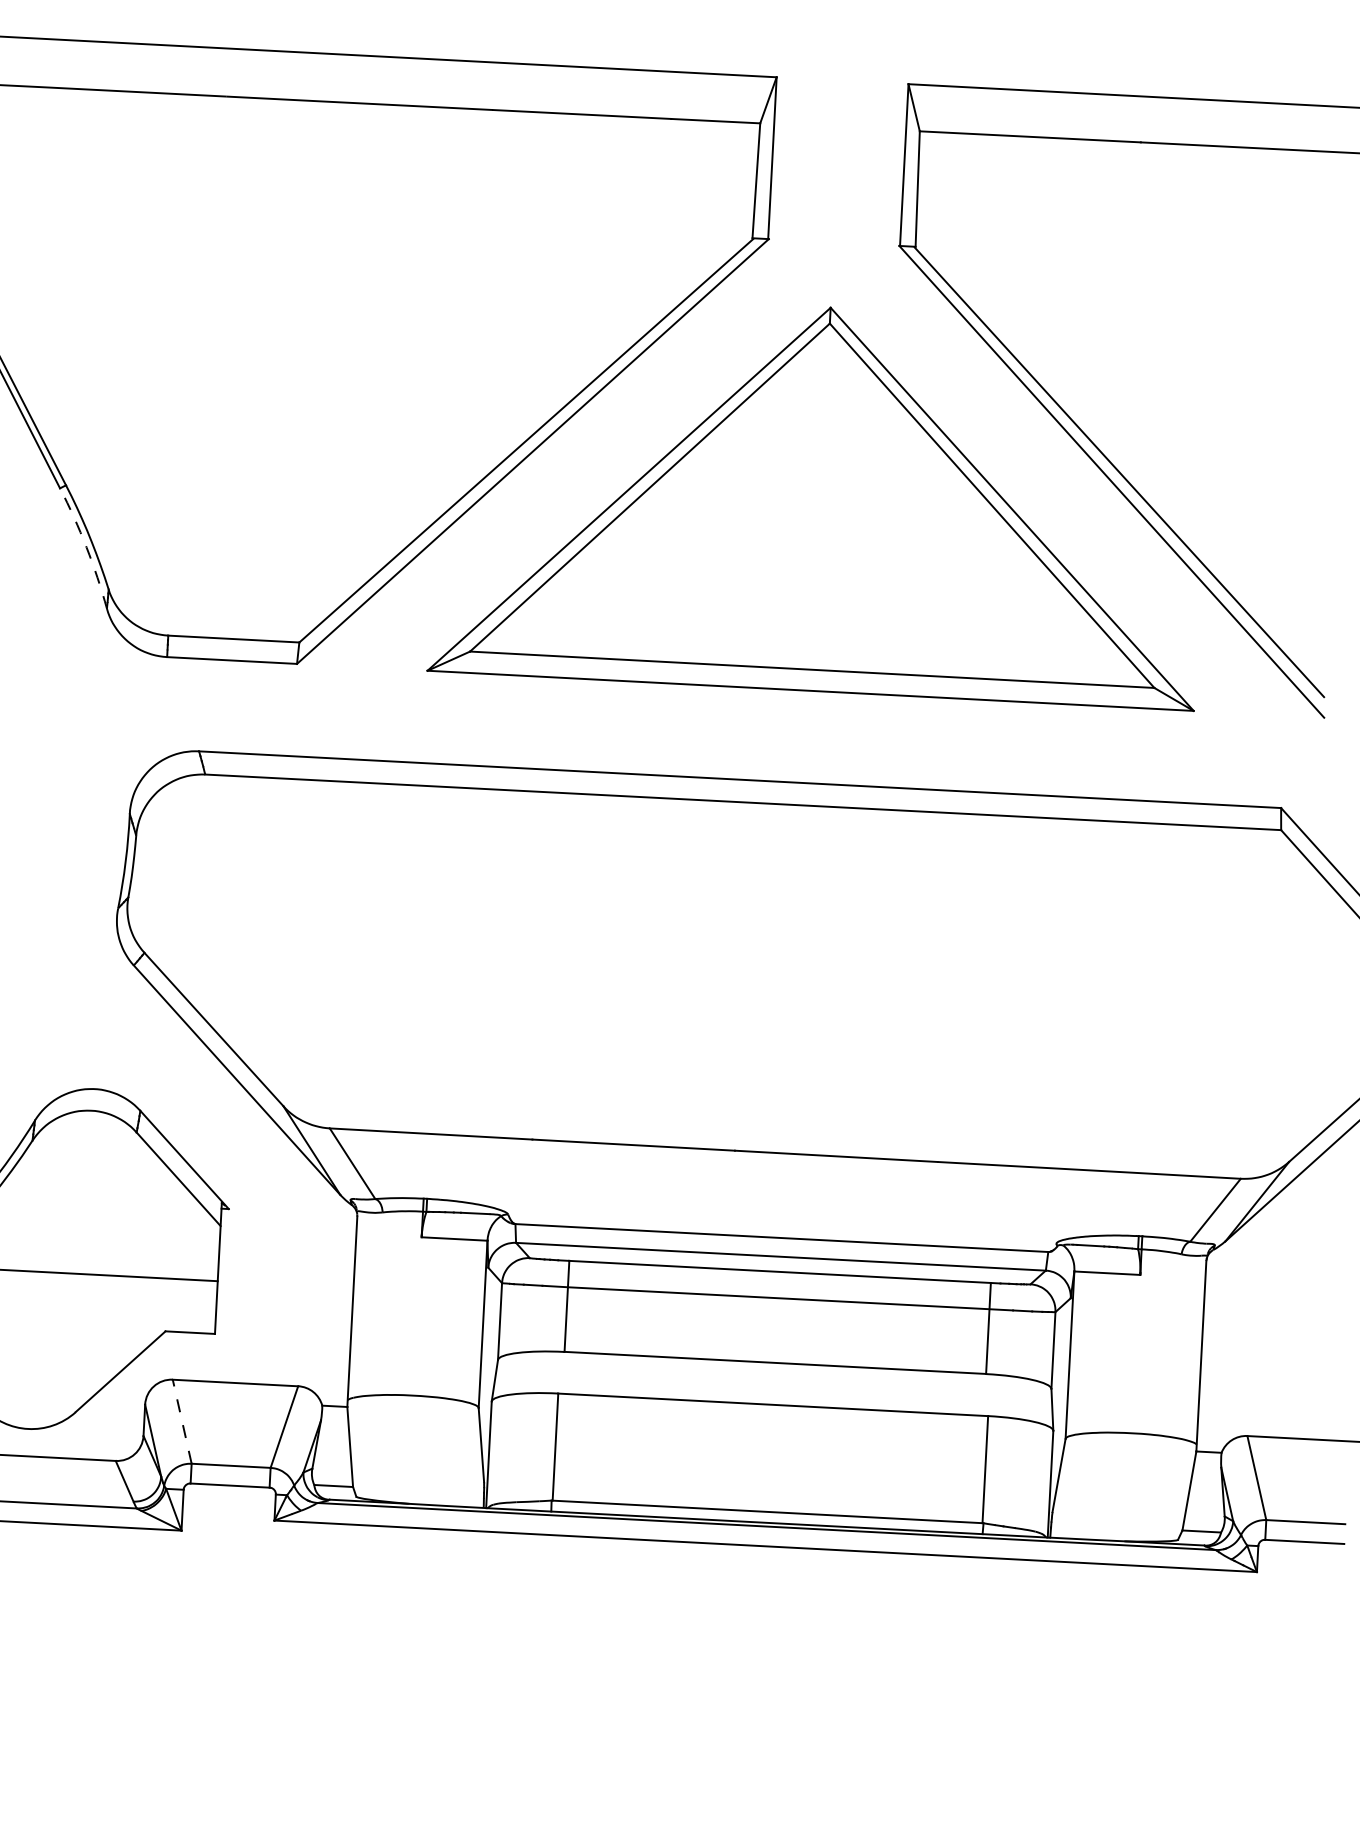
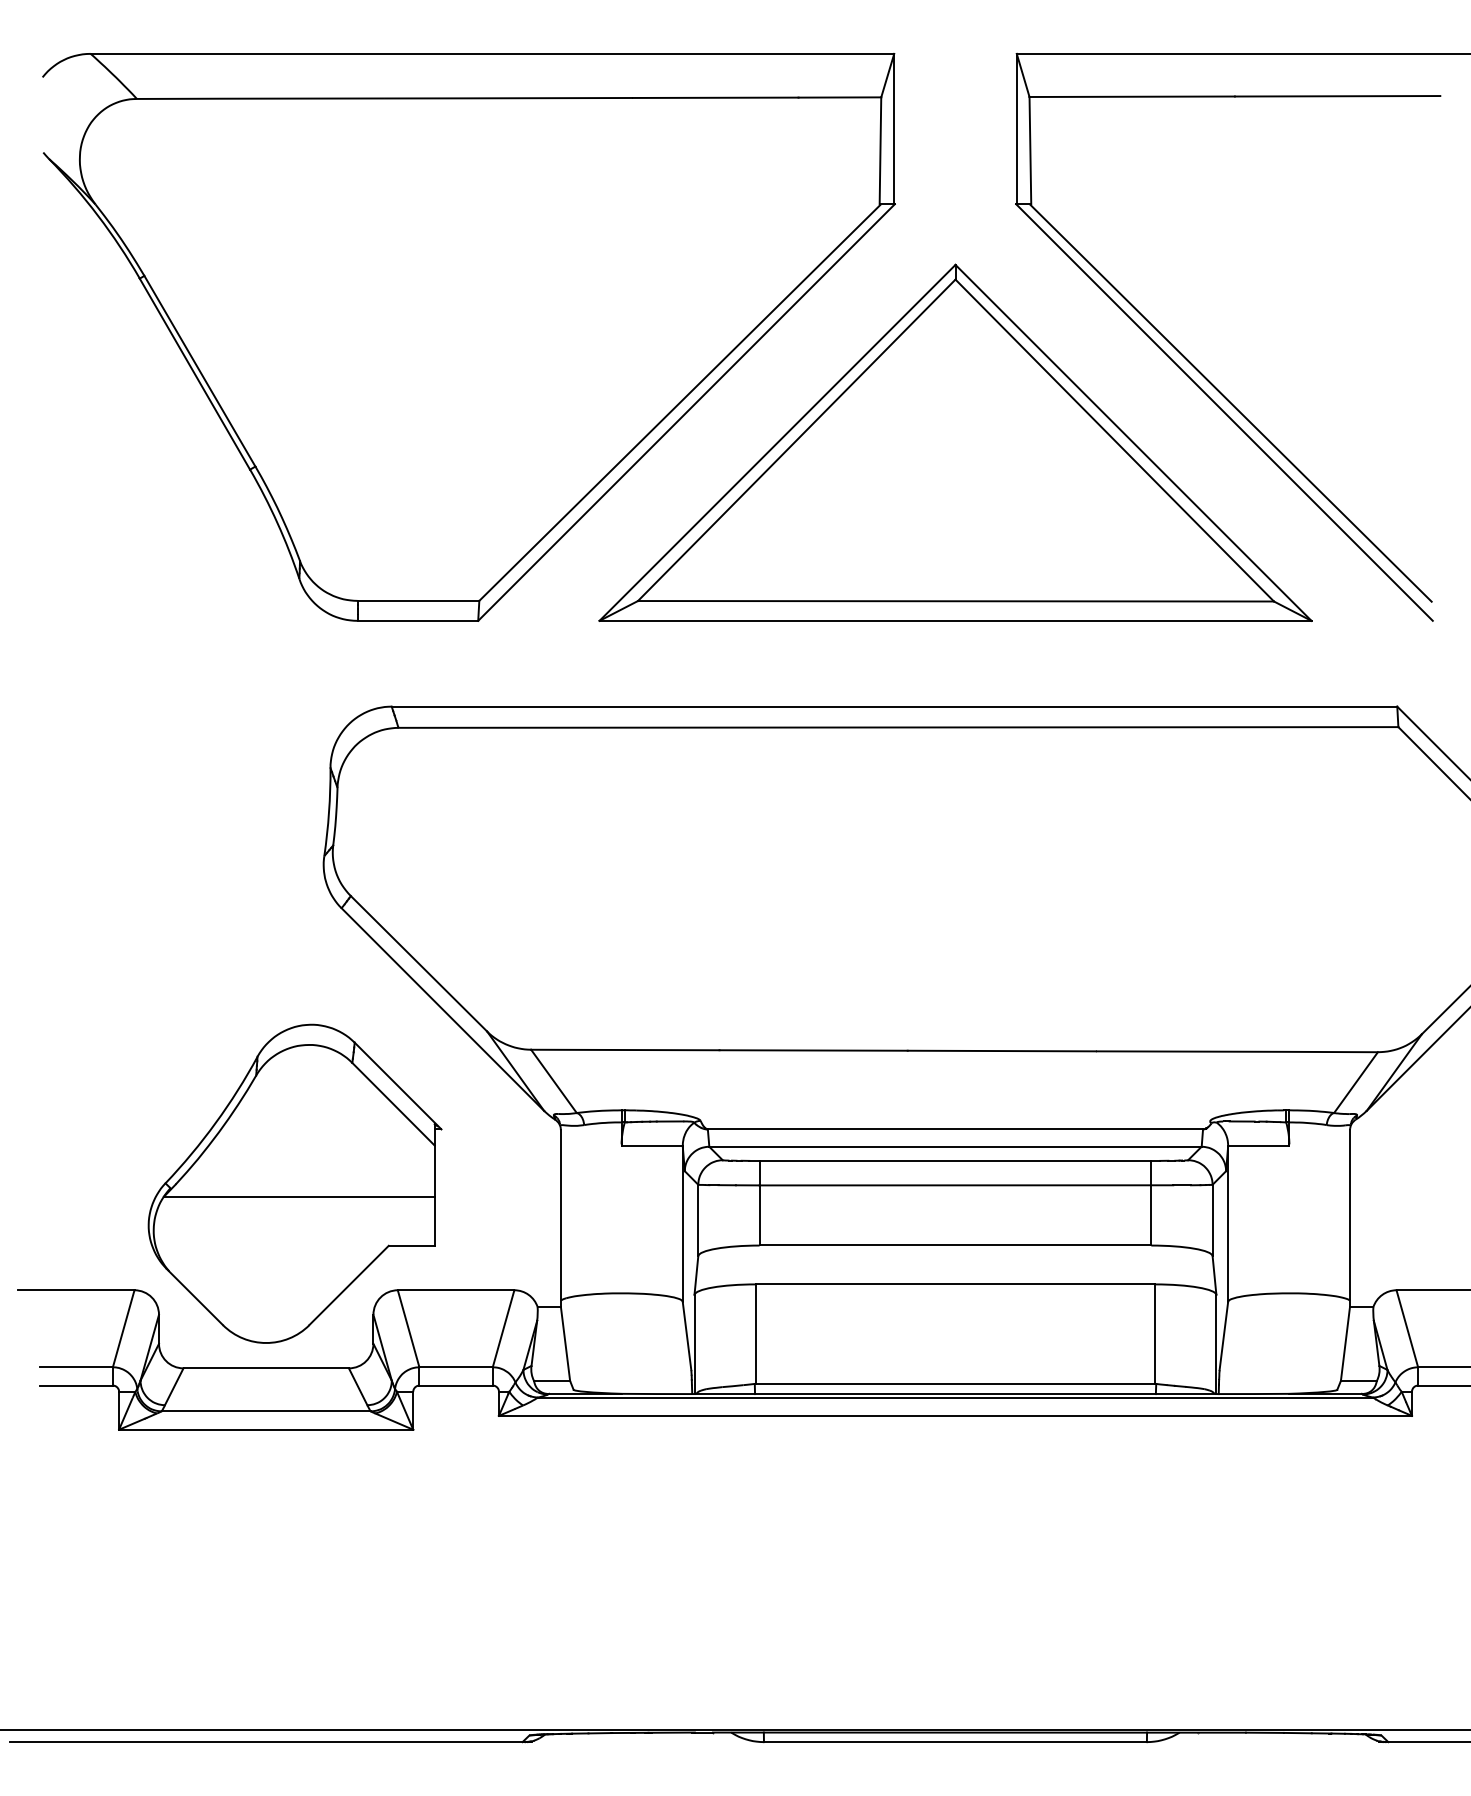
arc: (86, 547) -> (277, 523), dashed -> solid
line: (182, 1421) -> (408, 1328), dashed -> solid

